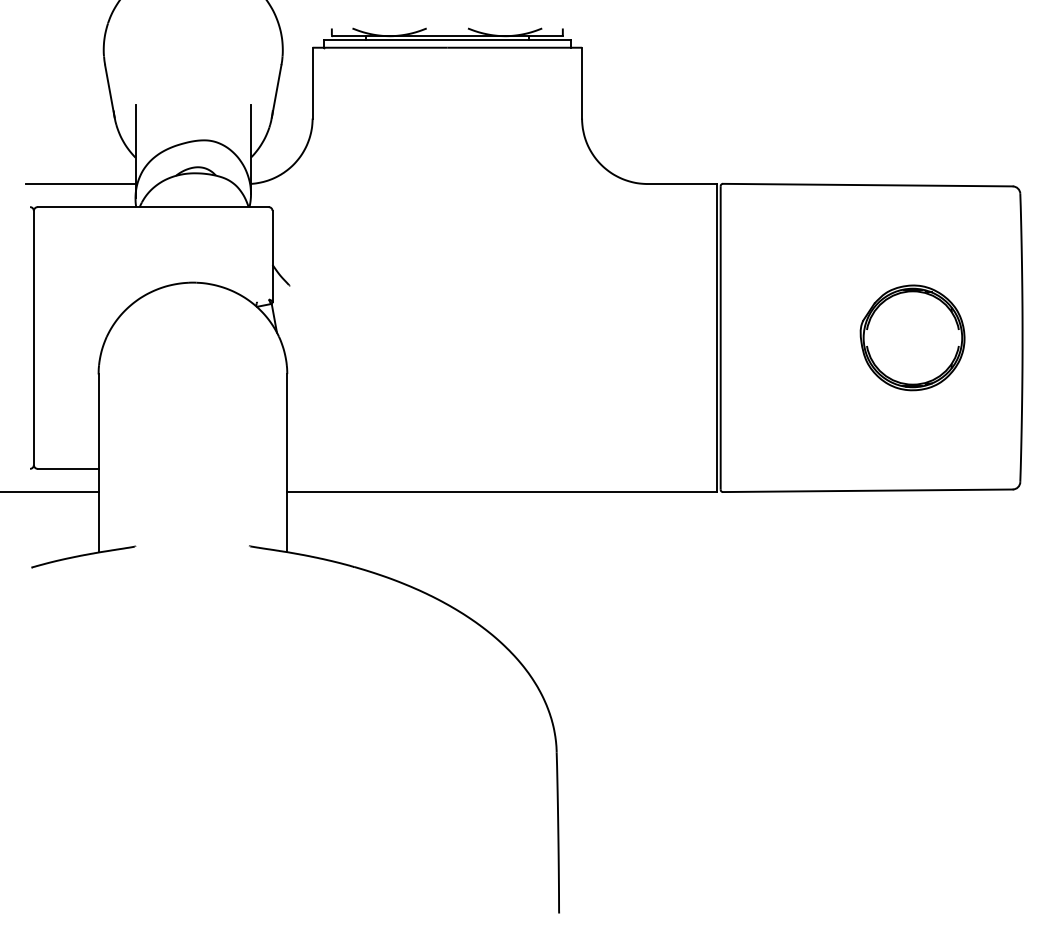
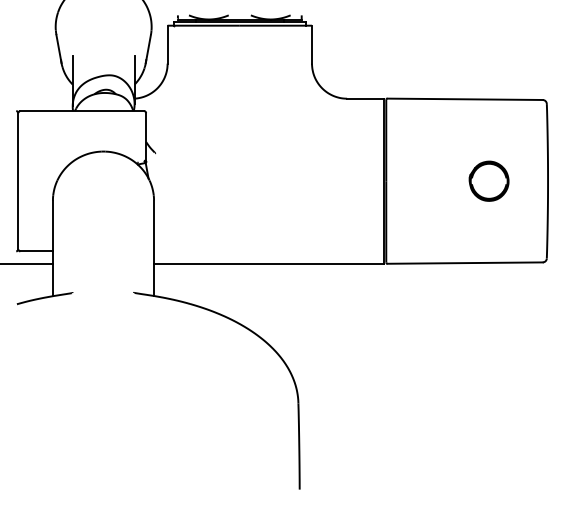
line: (79, 183) -> (42, 98), removed
part: (911, 338) -> (488, 181), size x0.7

